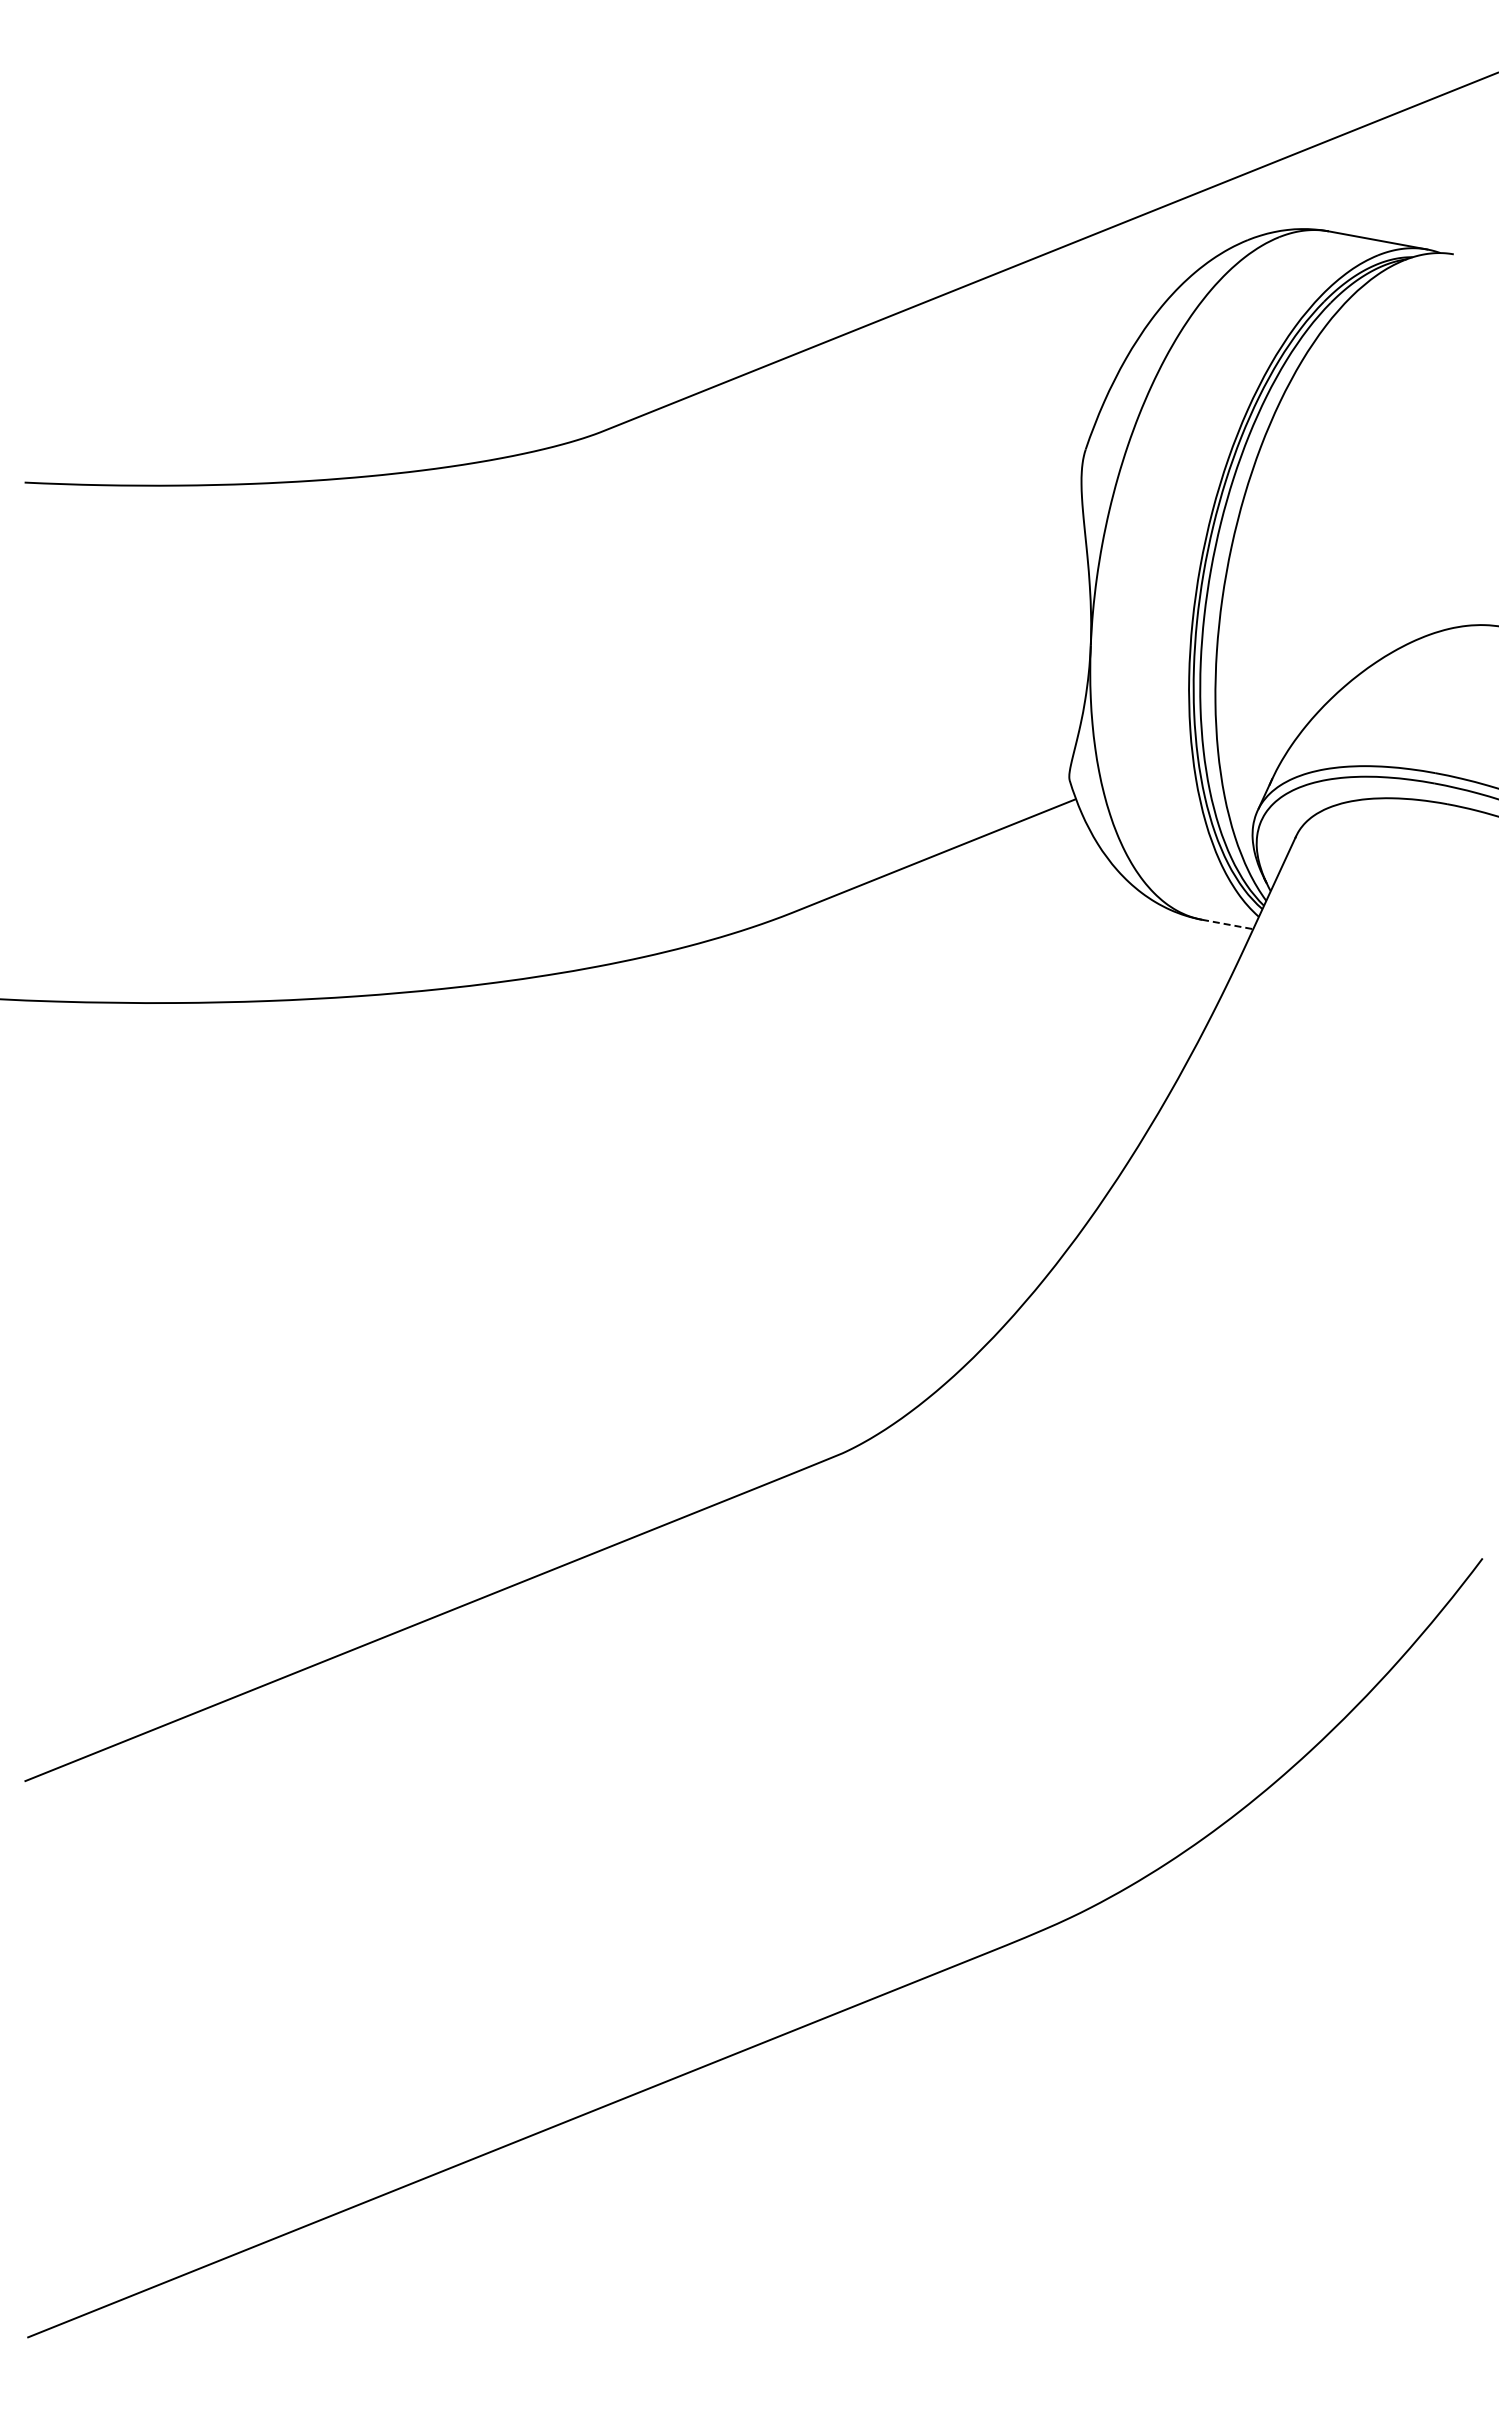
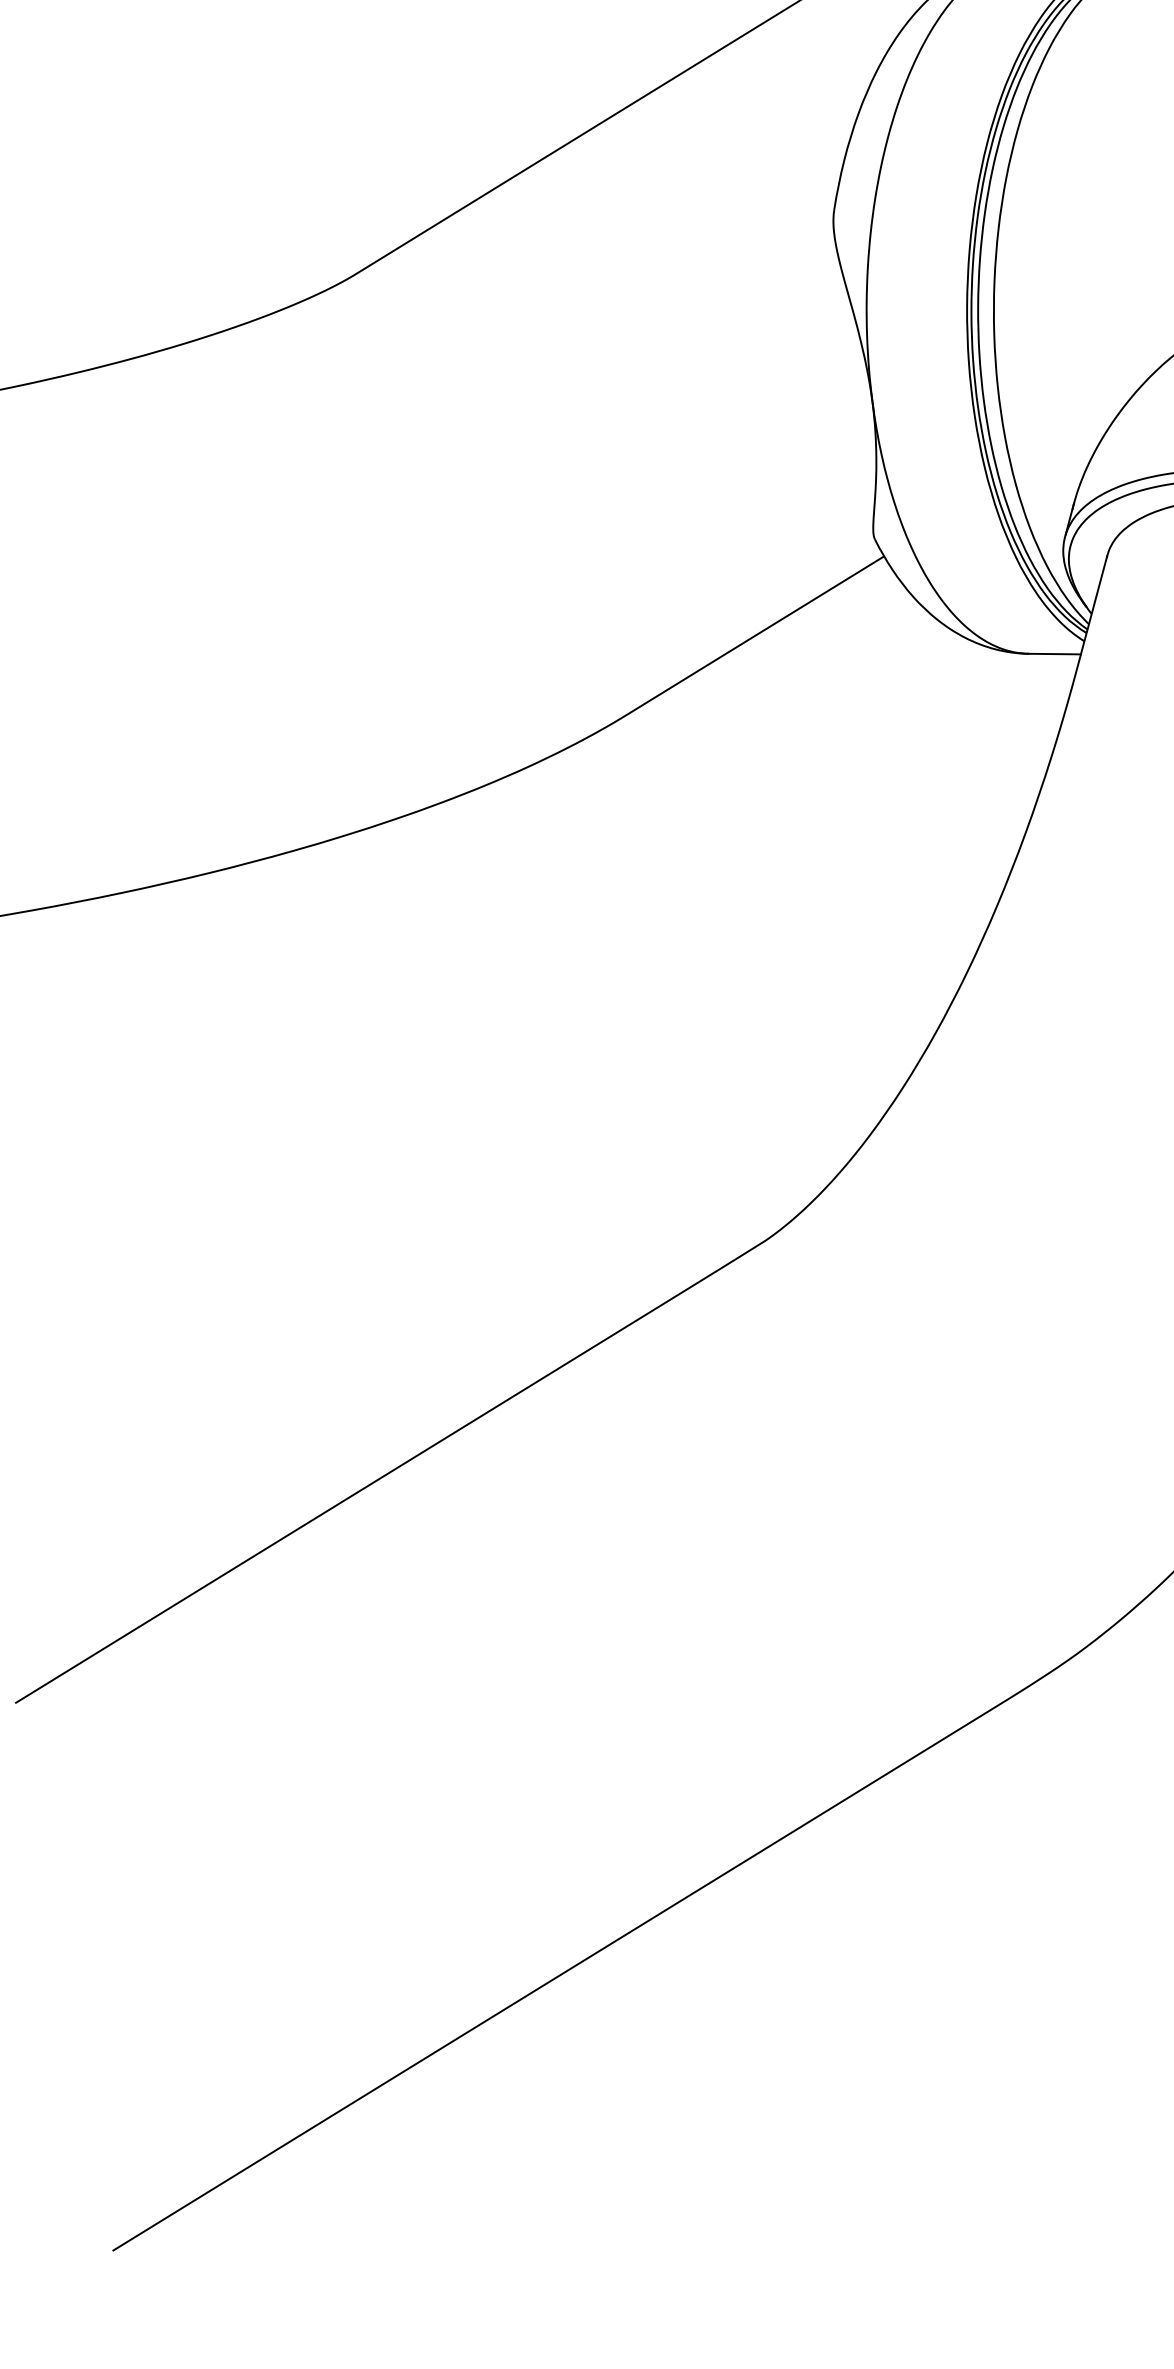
line: (1228, 924) -> (1055, 653), dashed -> solid

